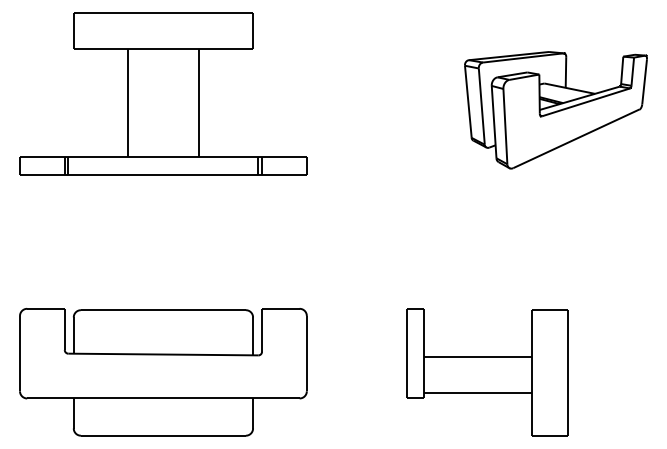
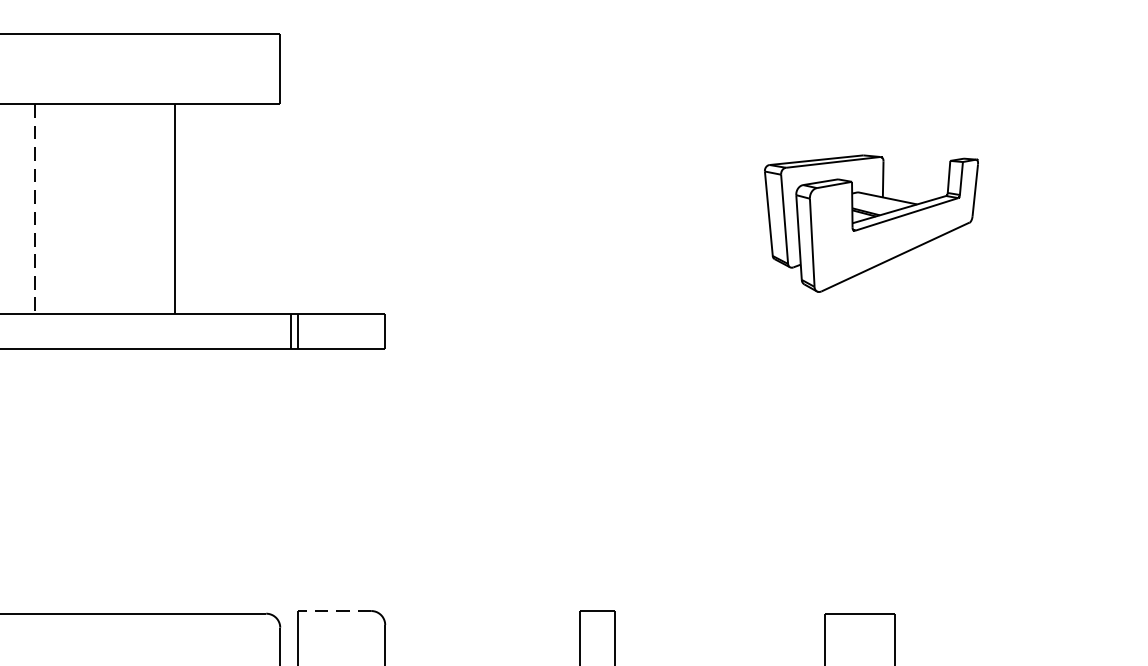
line: (127, 102) -> (35, 208), solid -> dashed
part: (555, 110) -> (870, 223), size x0.6
line: (280, 308) -> (333, 610), solid -> dashed

